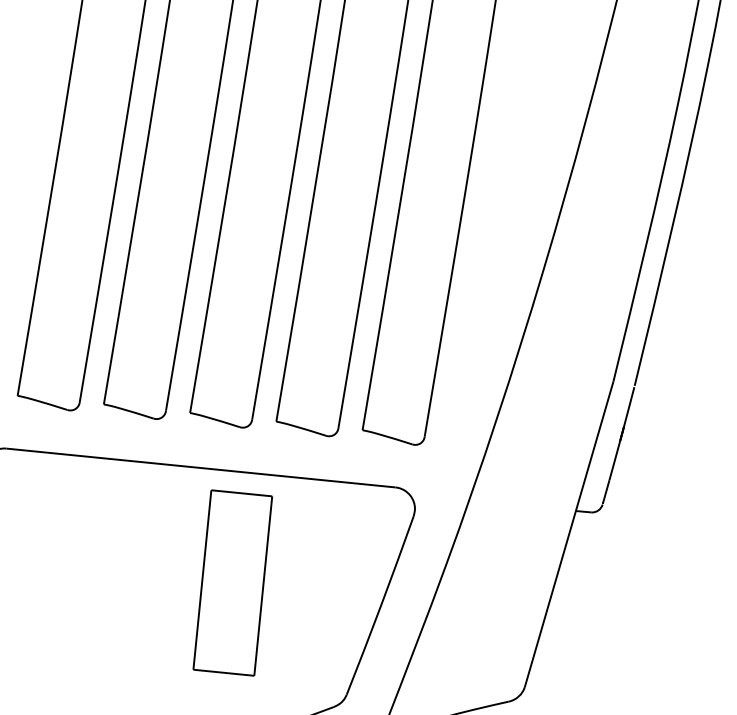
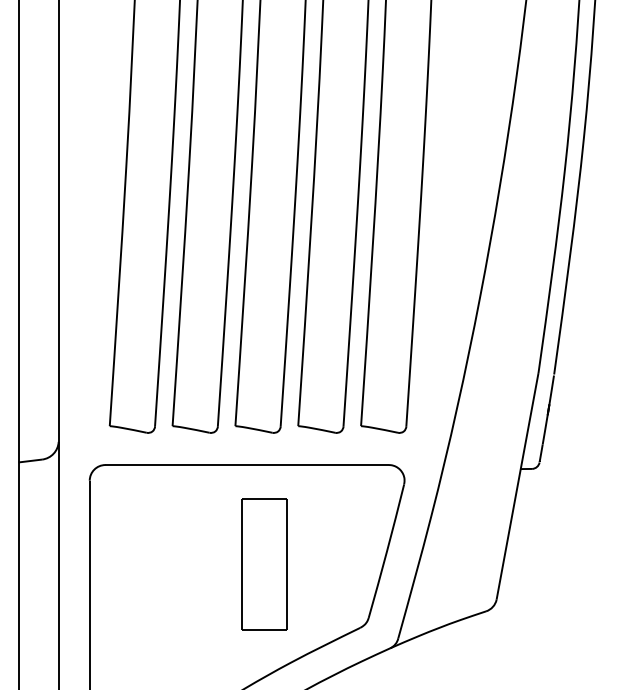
part: (232, 582) -> (264, 564), moved

